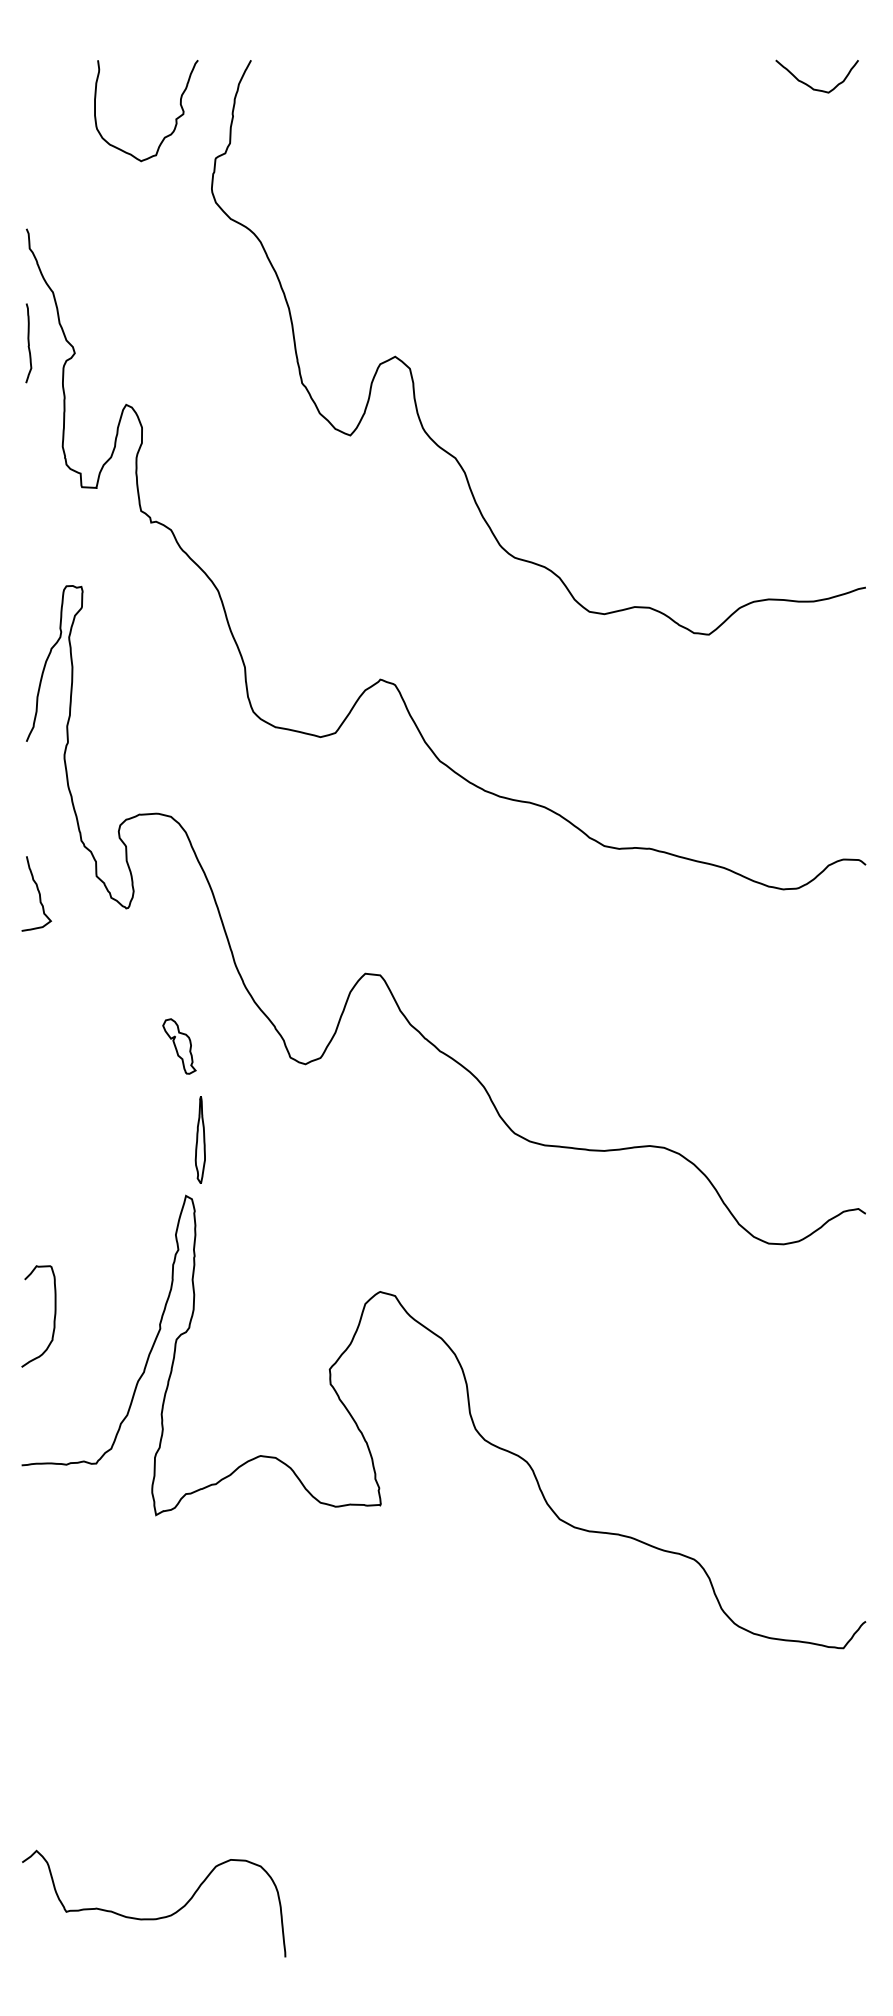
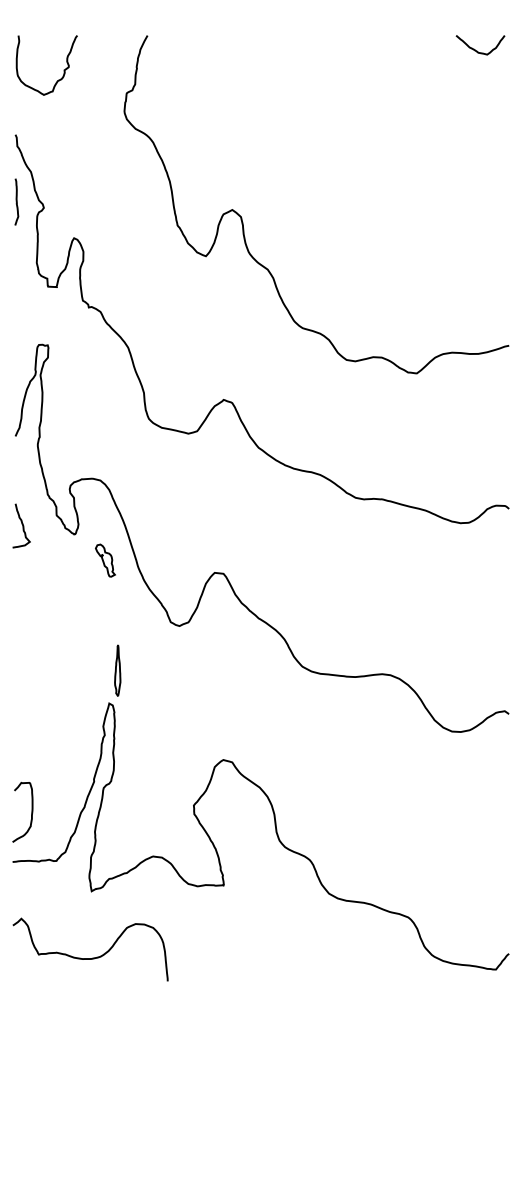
curve: (174, 117) -> (63, 69), moved
part: (179, 1046) -> (105, 560), moved
curve: (53, 1314) -> (31, 811), moved
curve: (157, 1916) -> (92, 957), moved

